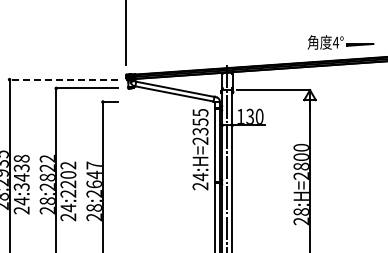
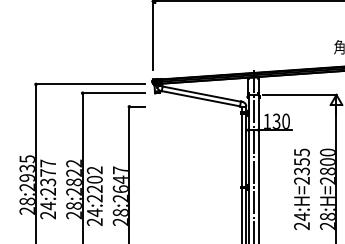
line: (63, 79) -> (89, 84), dashed -> solid
text: (200, 149) -> (301, 189), moved
text: (21, 172) -> (47, 177), 24:3438 -> 24:2377

